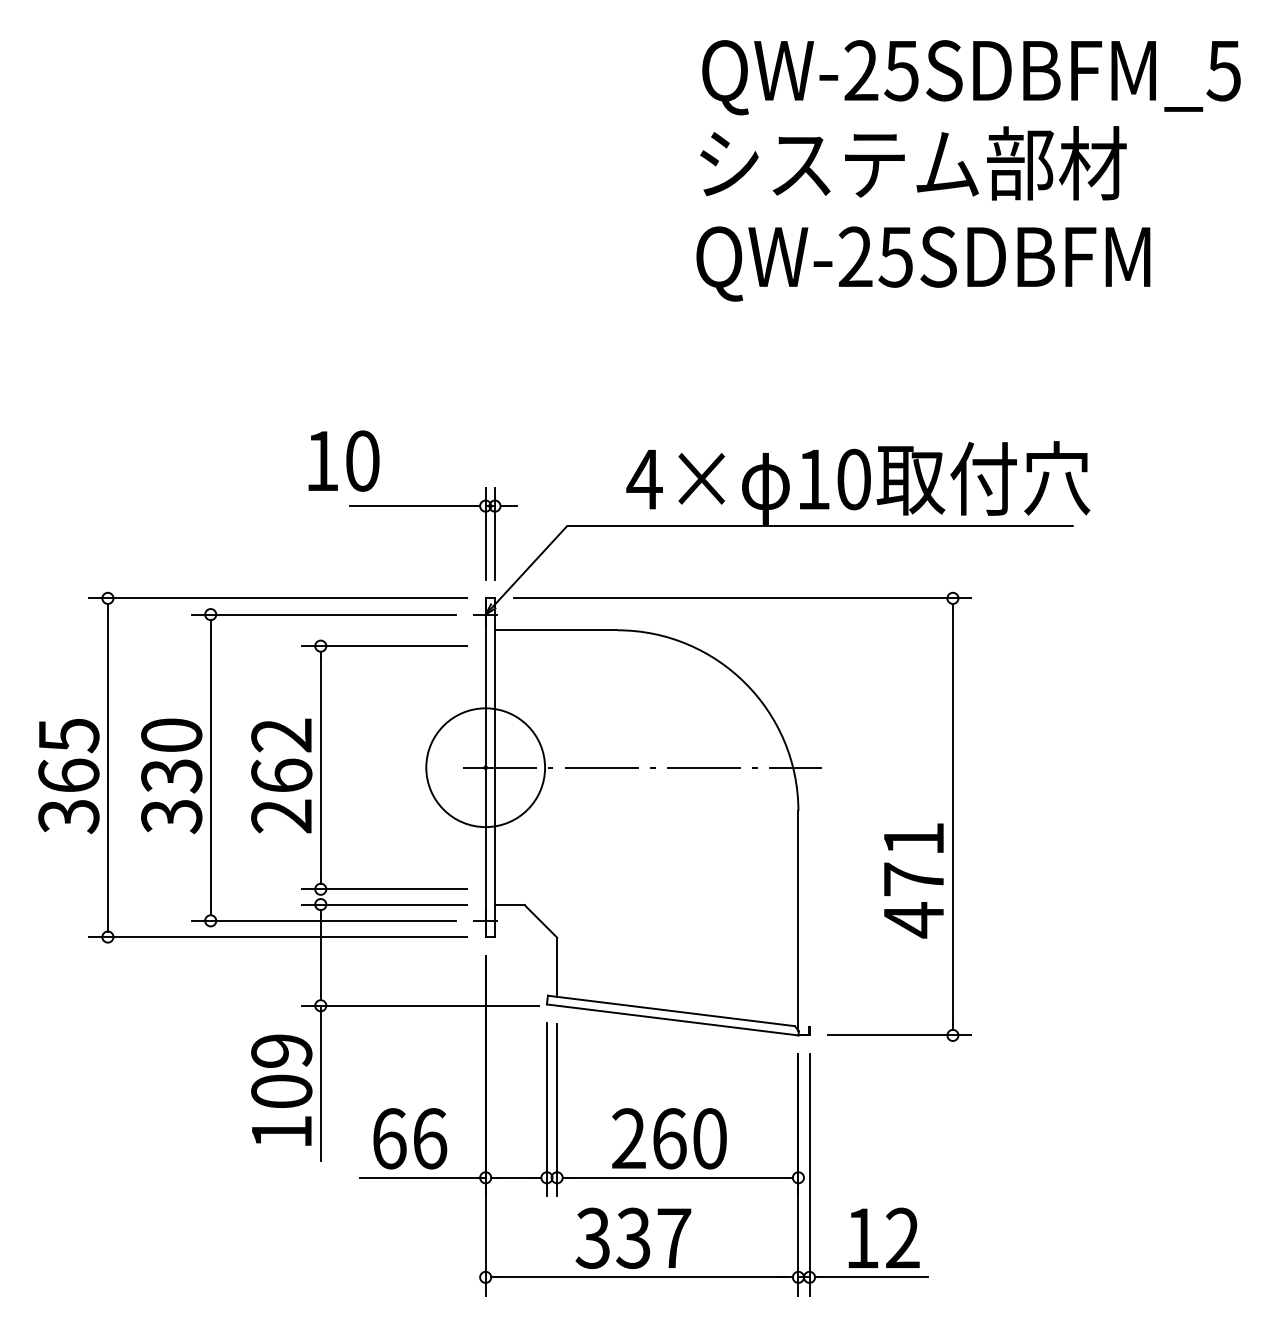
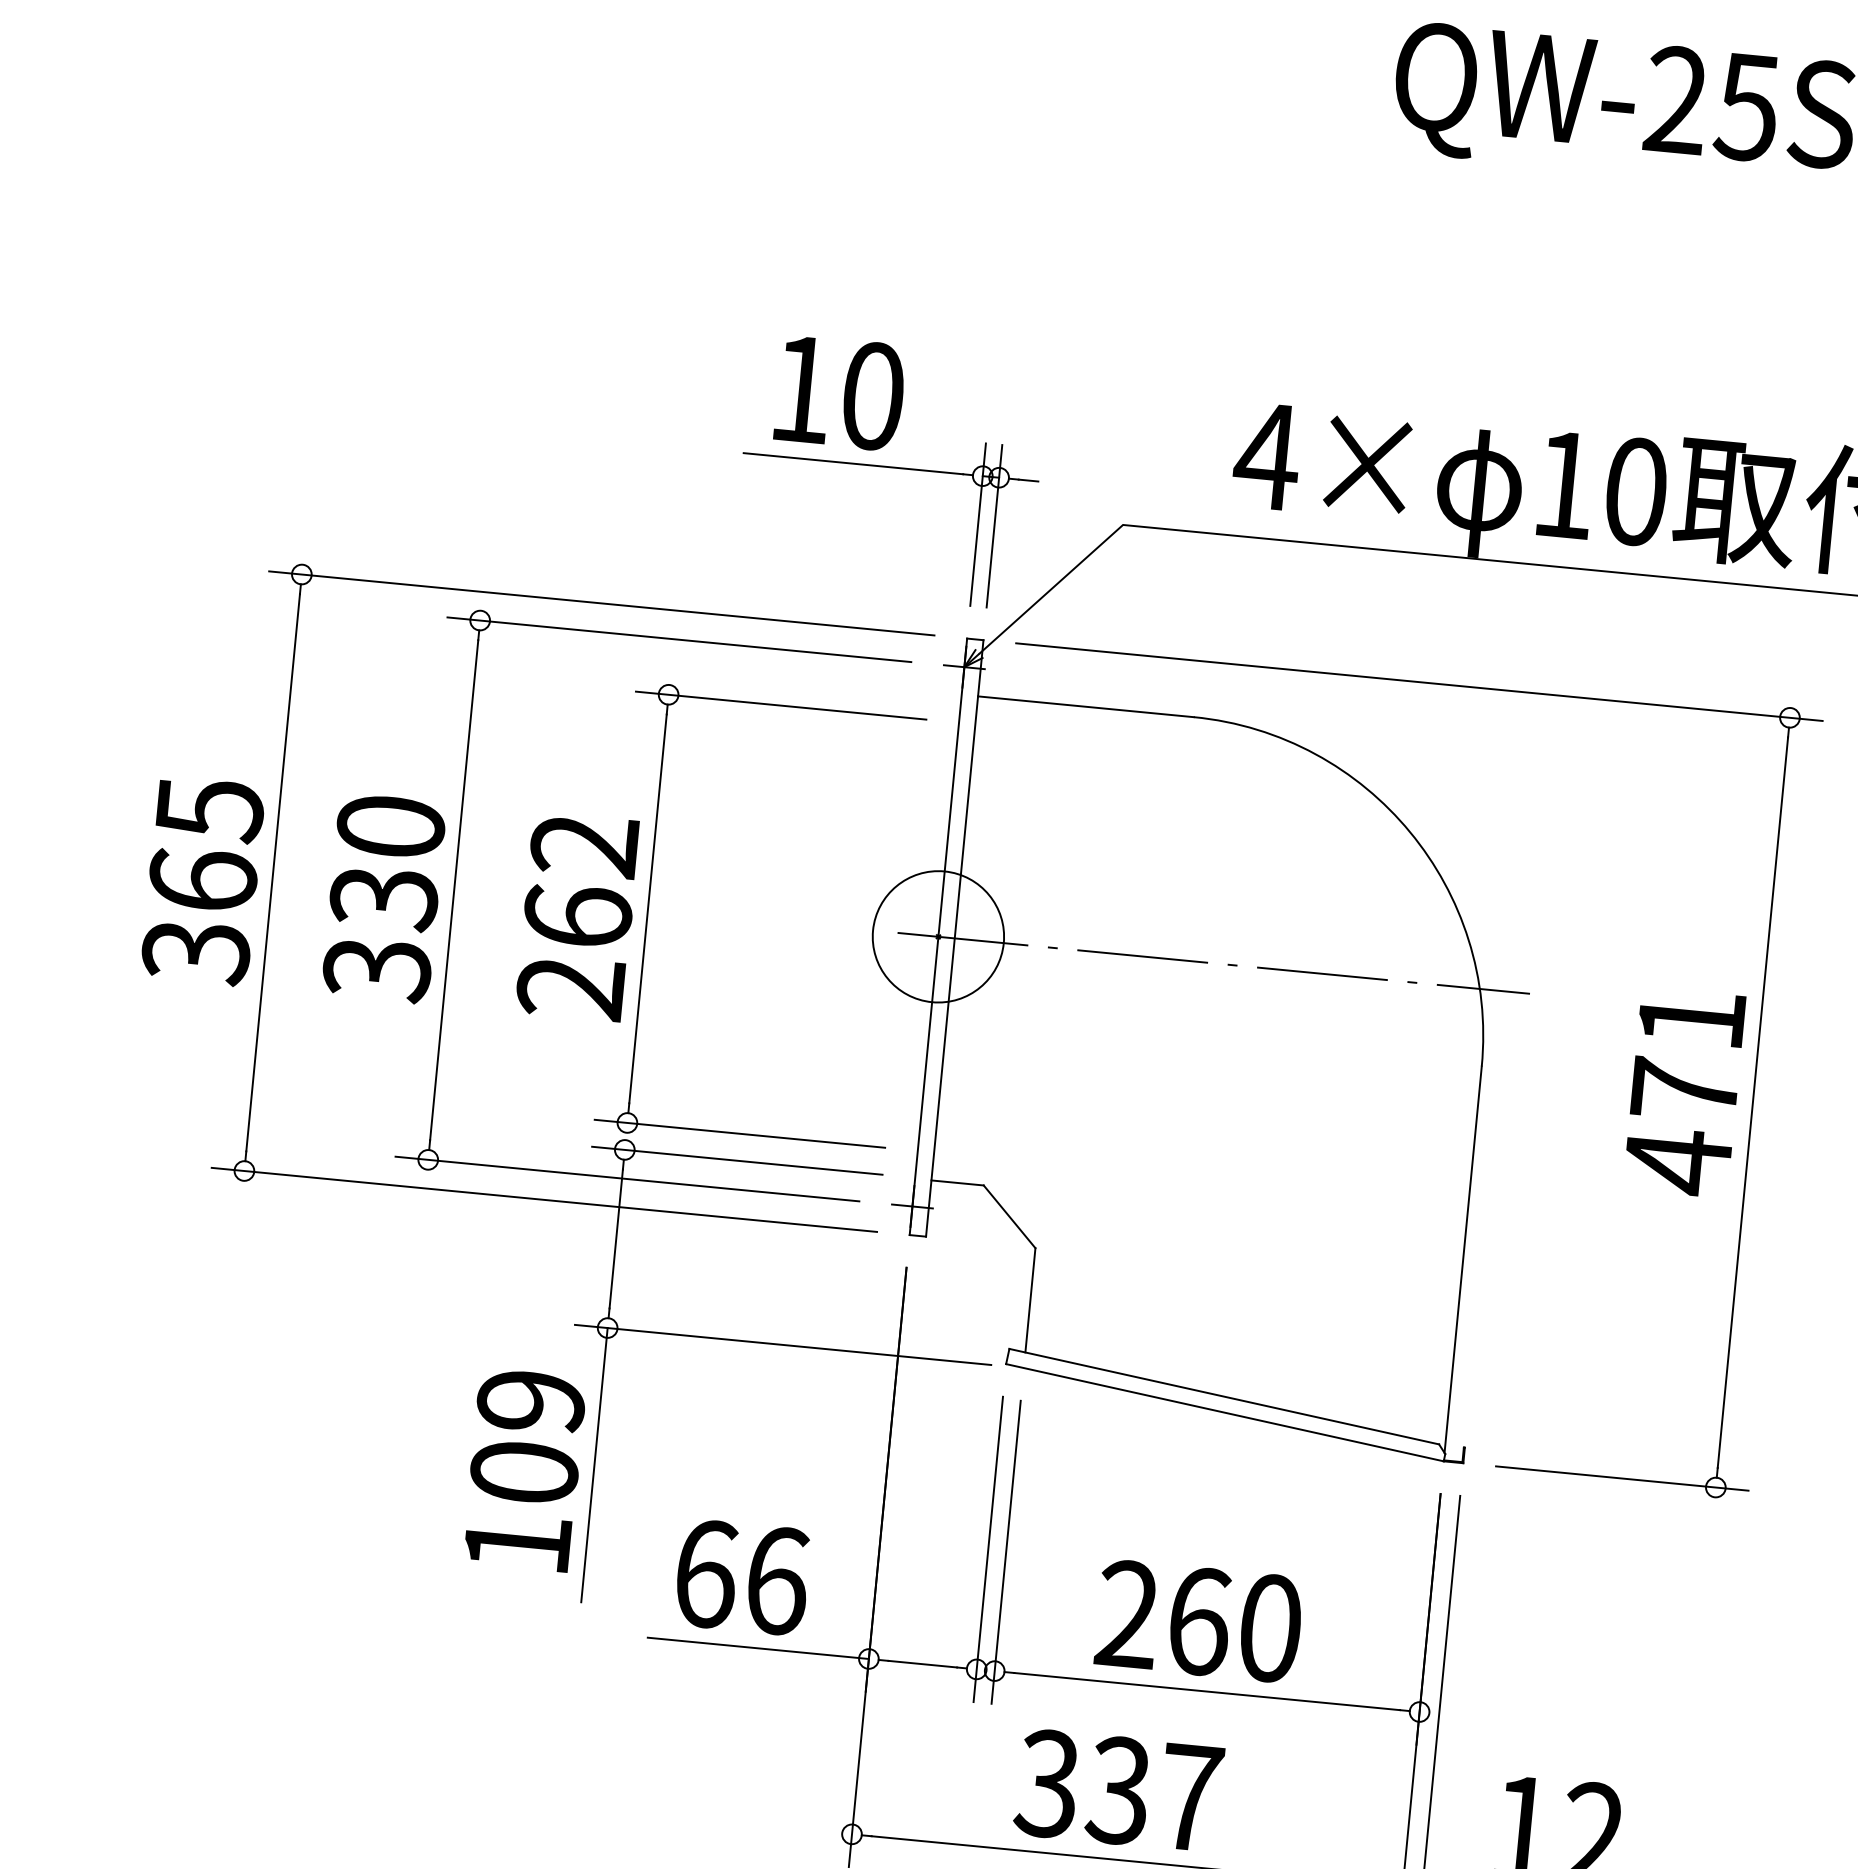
text: (343, 460) -> (839, 391), moved
circle: (485, 767) -> (938, 936), size x0.62
text: (913, 880) -> (1683, 1091), moved

